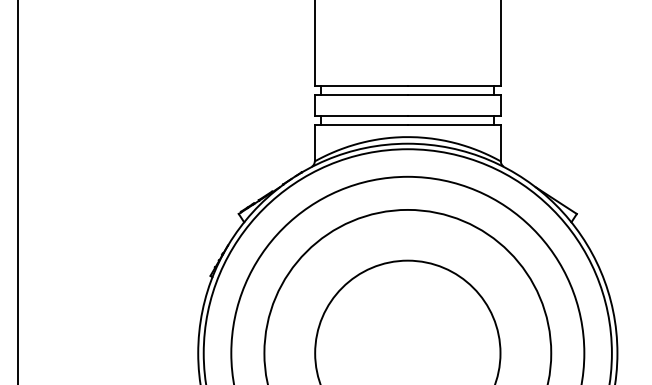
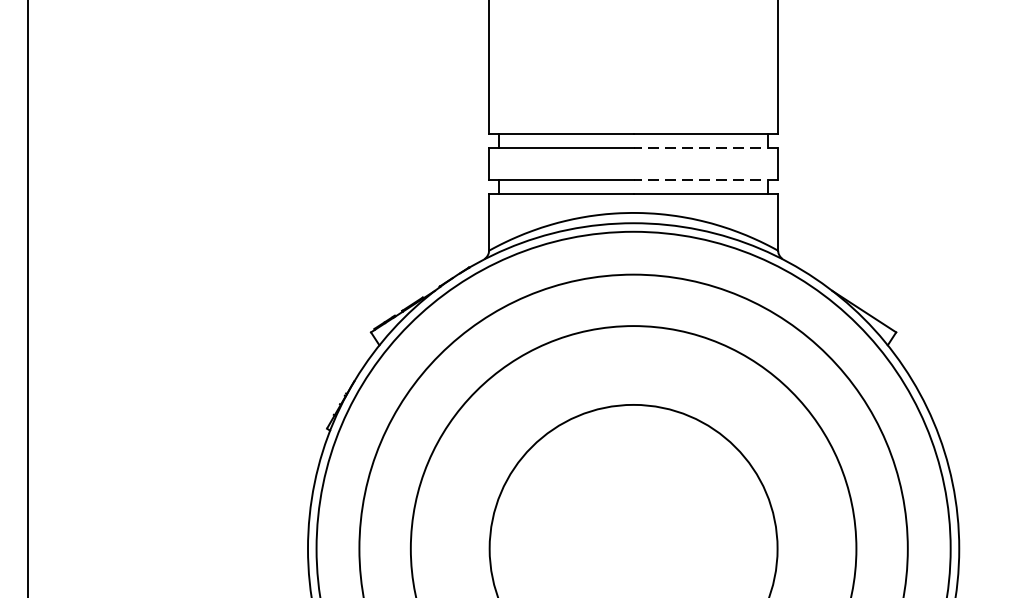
line: (454, 95) -> (706, 148), solid -> dashed
line: (454, 116) -> (706, 180), solid -> dashed

